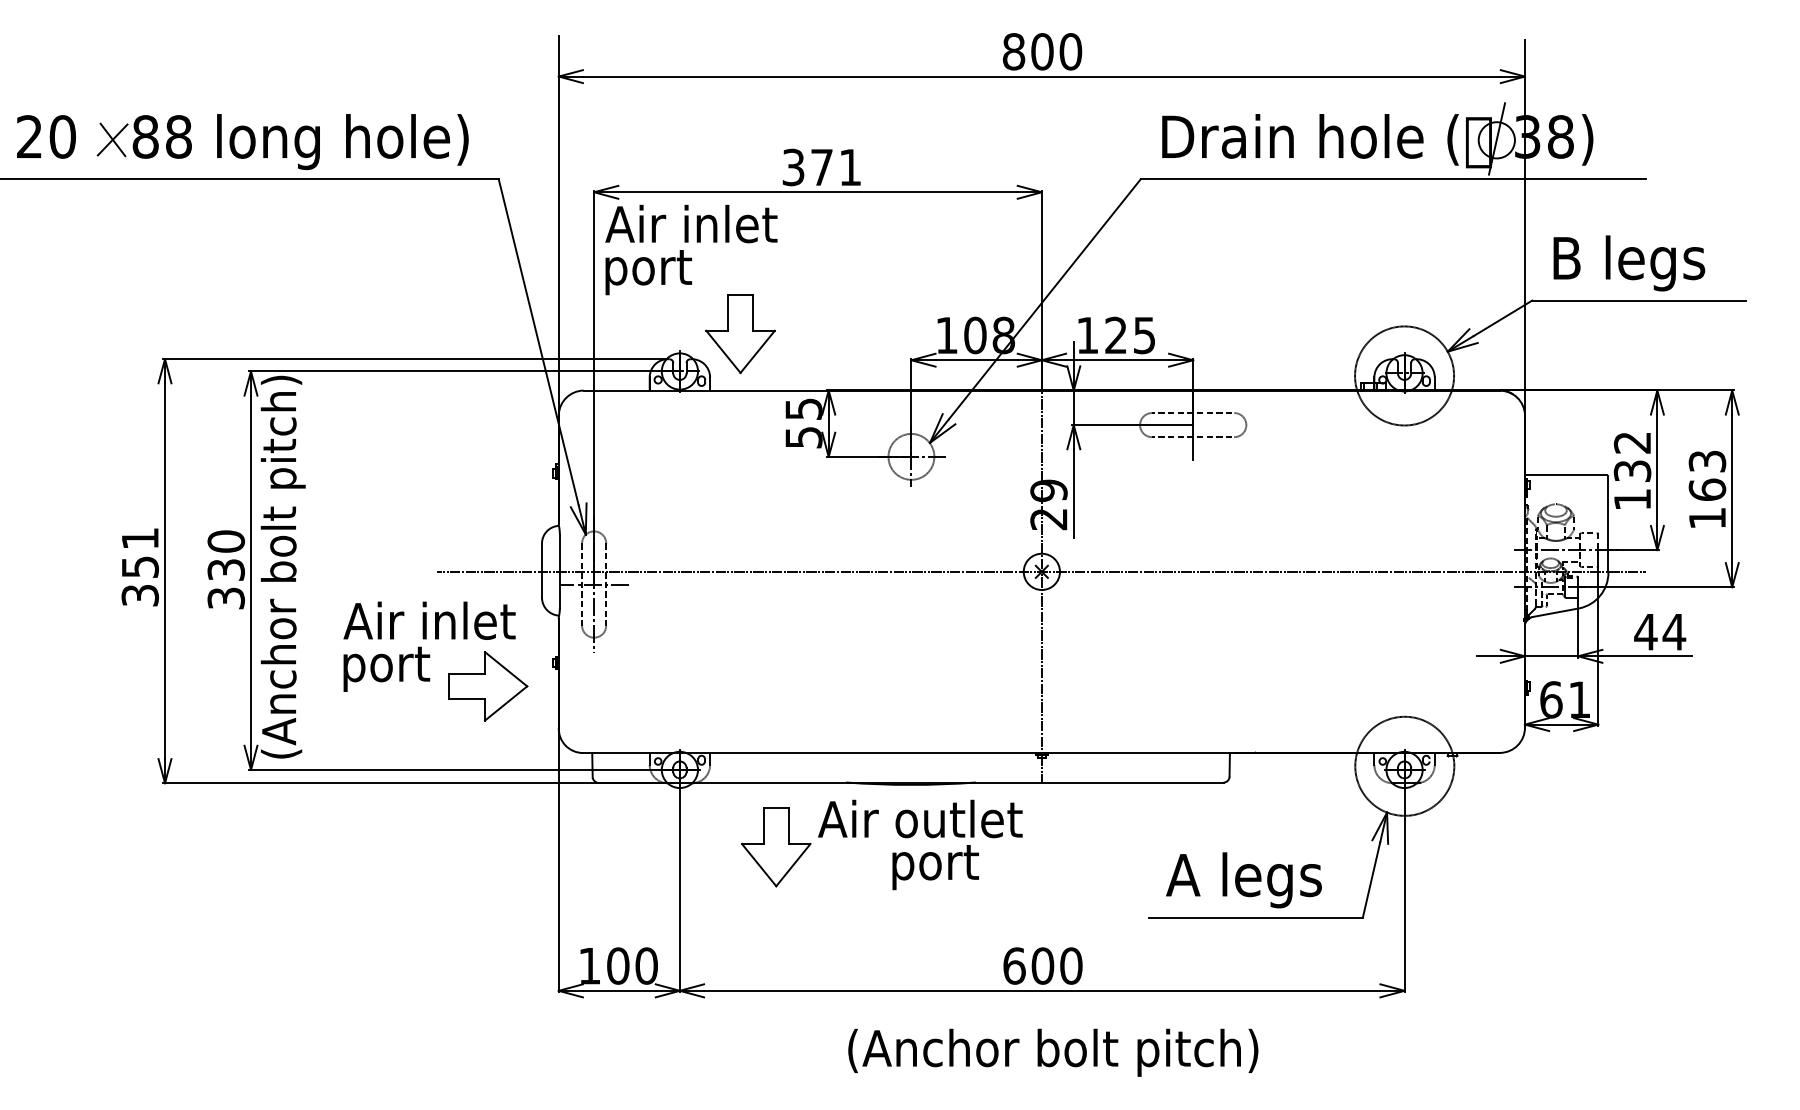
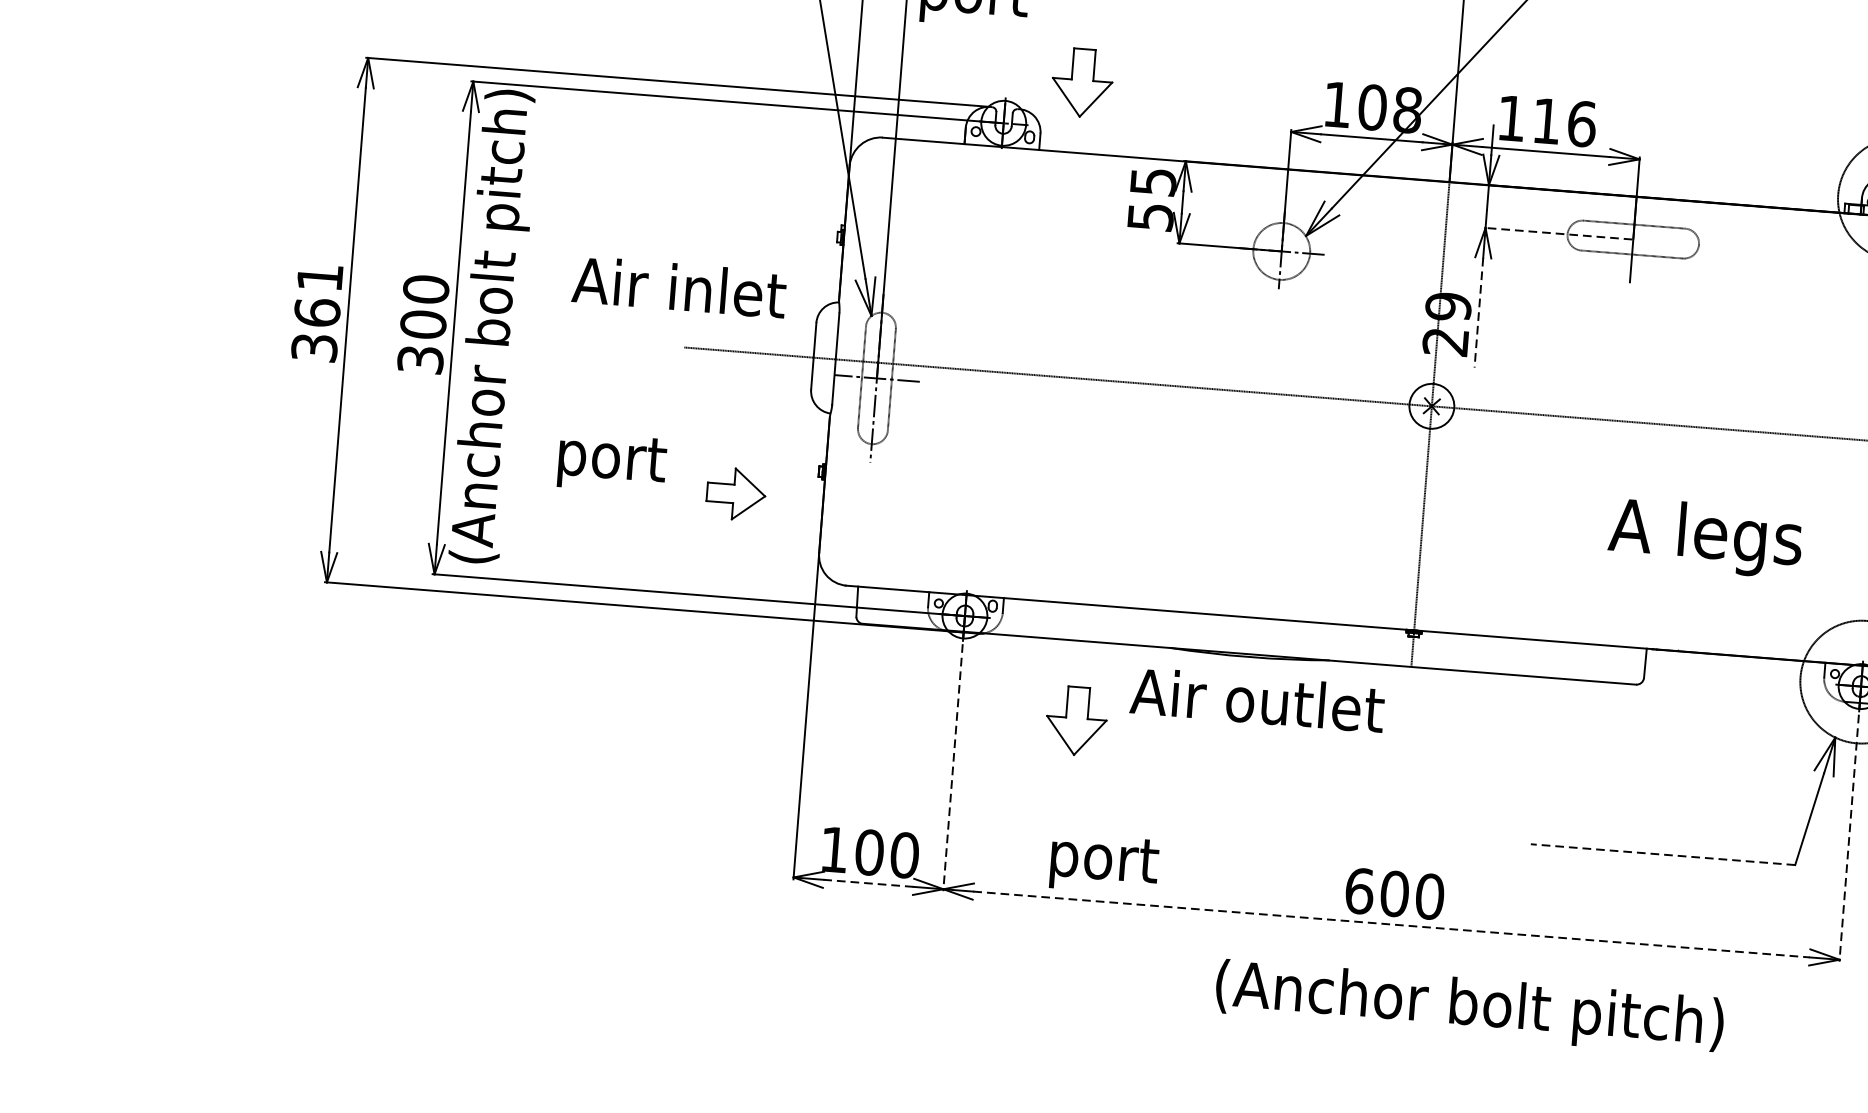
part: (740, 334) -> (1082, 83), size x0.7
text: (1130, 335) -> (1564, 122), 125 -> 116
line: (1131, 425) -> (1556, 234), solid -> dashed
line: (1073, 494) -> (1478, 313), solid -> dashed
text: (139, 566) -> (316, 311), 351 -> 361
text: (225, 569) -> (422, 323), 330 -> 300
text: (429, 620) -> (679, 286), moved
part: (488, 686) -> (736, 494), size x0.6
part: (776, 847) -> (1076, 721), size x0.7
text: (935, 867) -> (1104, 864), moved
text: (1243, 880) -> (1704, 538), moved
line: (679, 881) -> (953, 753), solid -> dashed
line: (1404, 881) -> (1850, 824), solid -> dashed
line: (1256, 917) -> (1663, 854), solid -> dashed
line: (618, 990) -> (867, 882), solid -> dashed
line: (1042, 990) -> (1391, 924), solid -> dashed
text: (1053, 1052) -> (1469, 1007), moved

